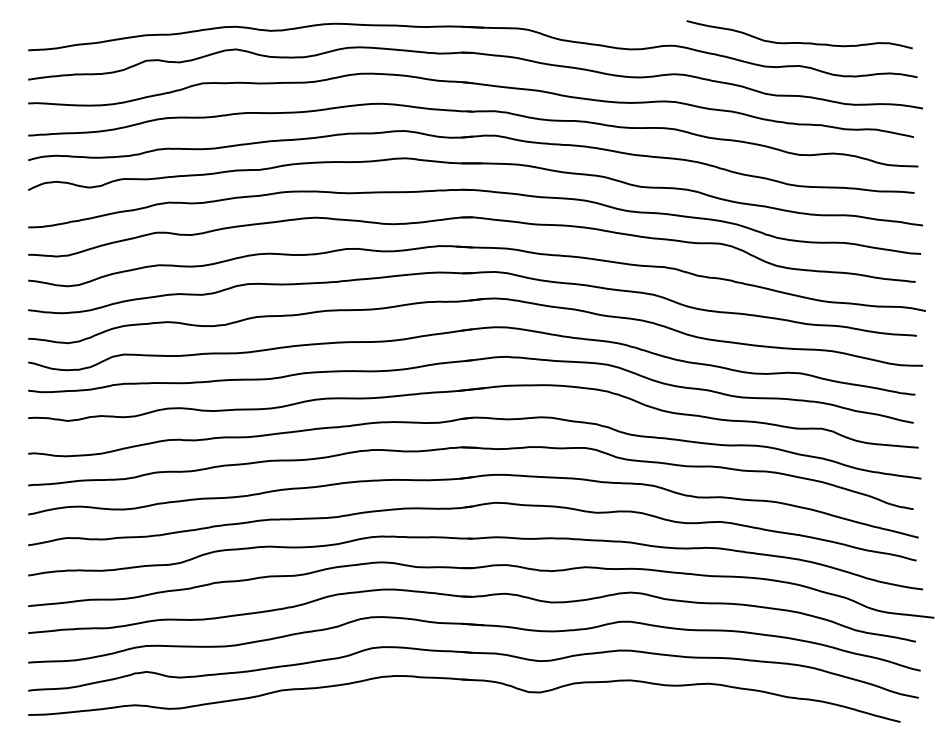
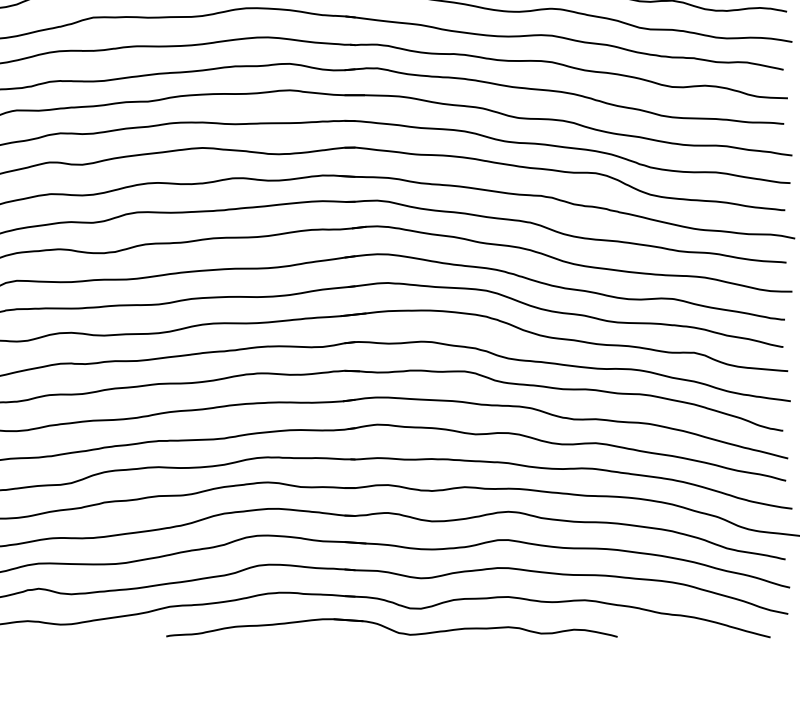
part: (509, 712) -> (391, 628), added

